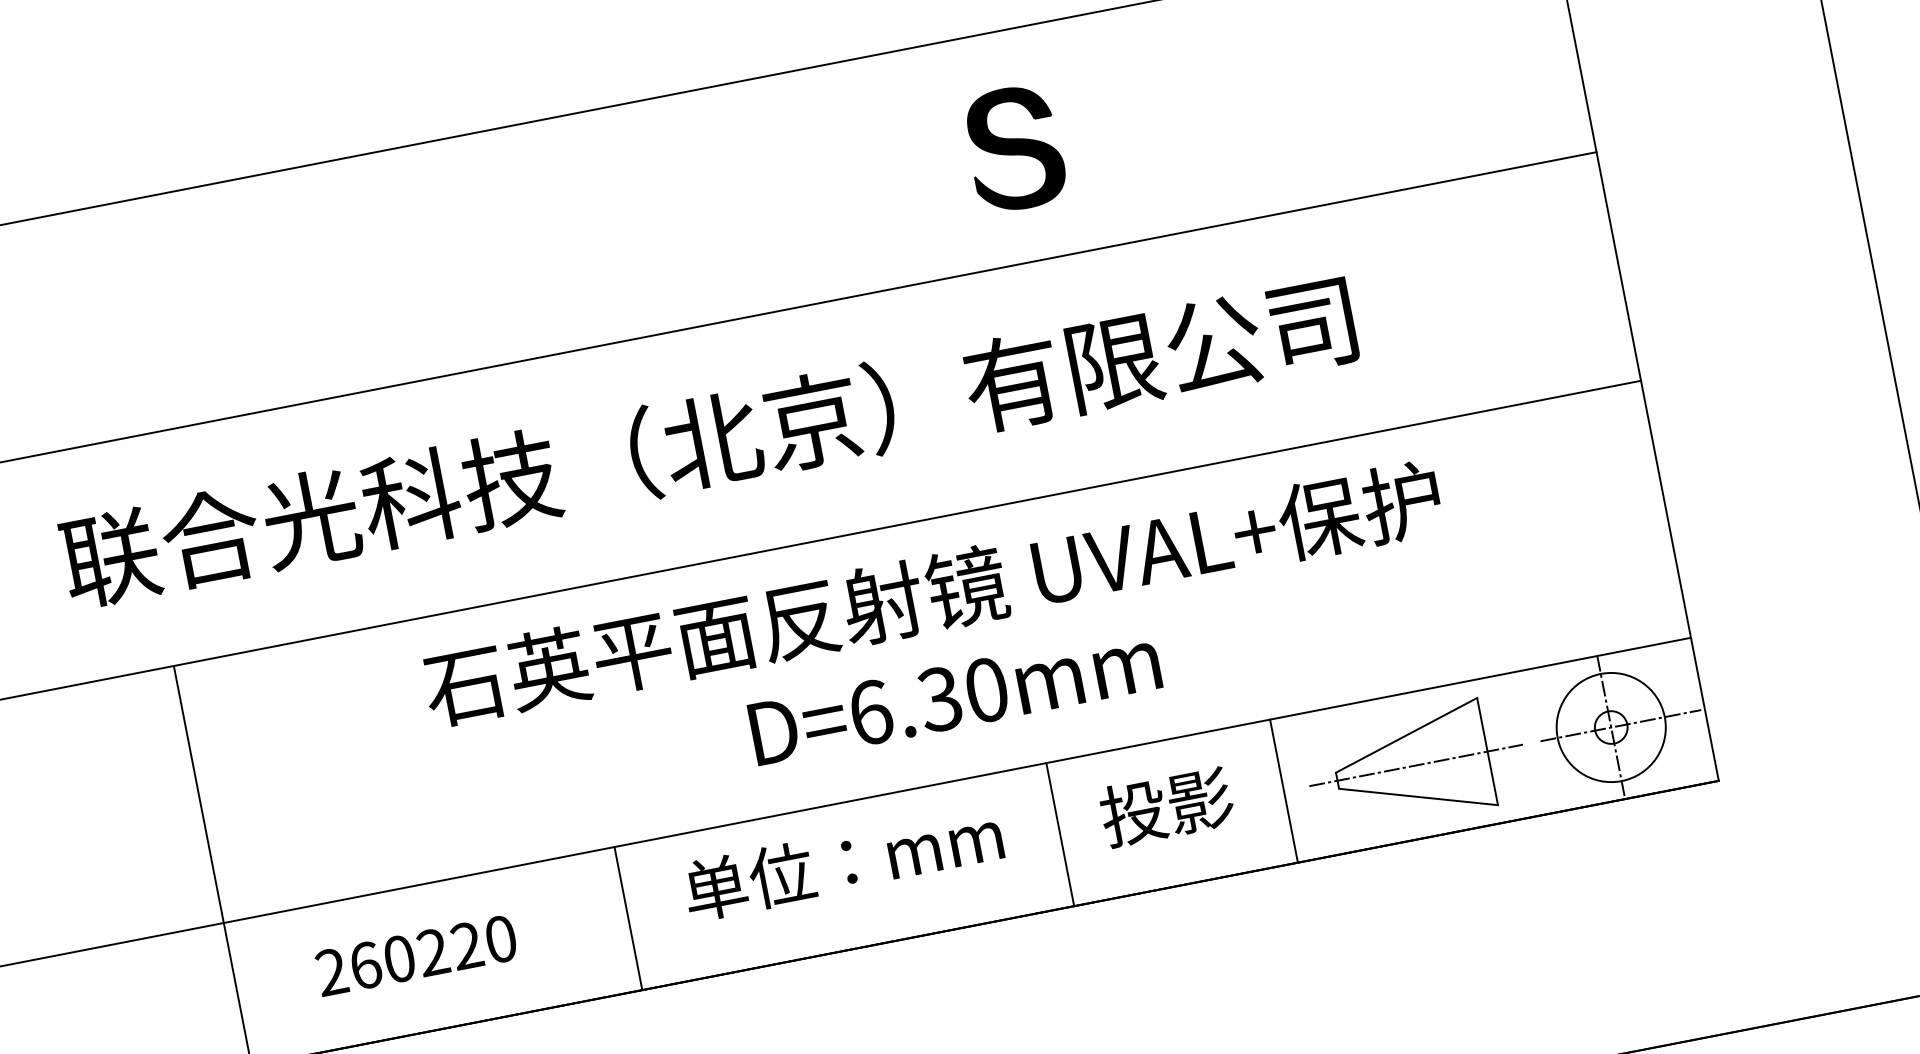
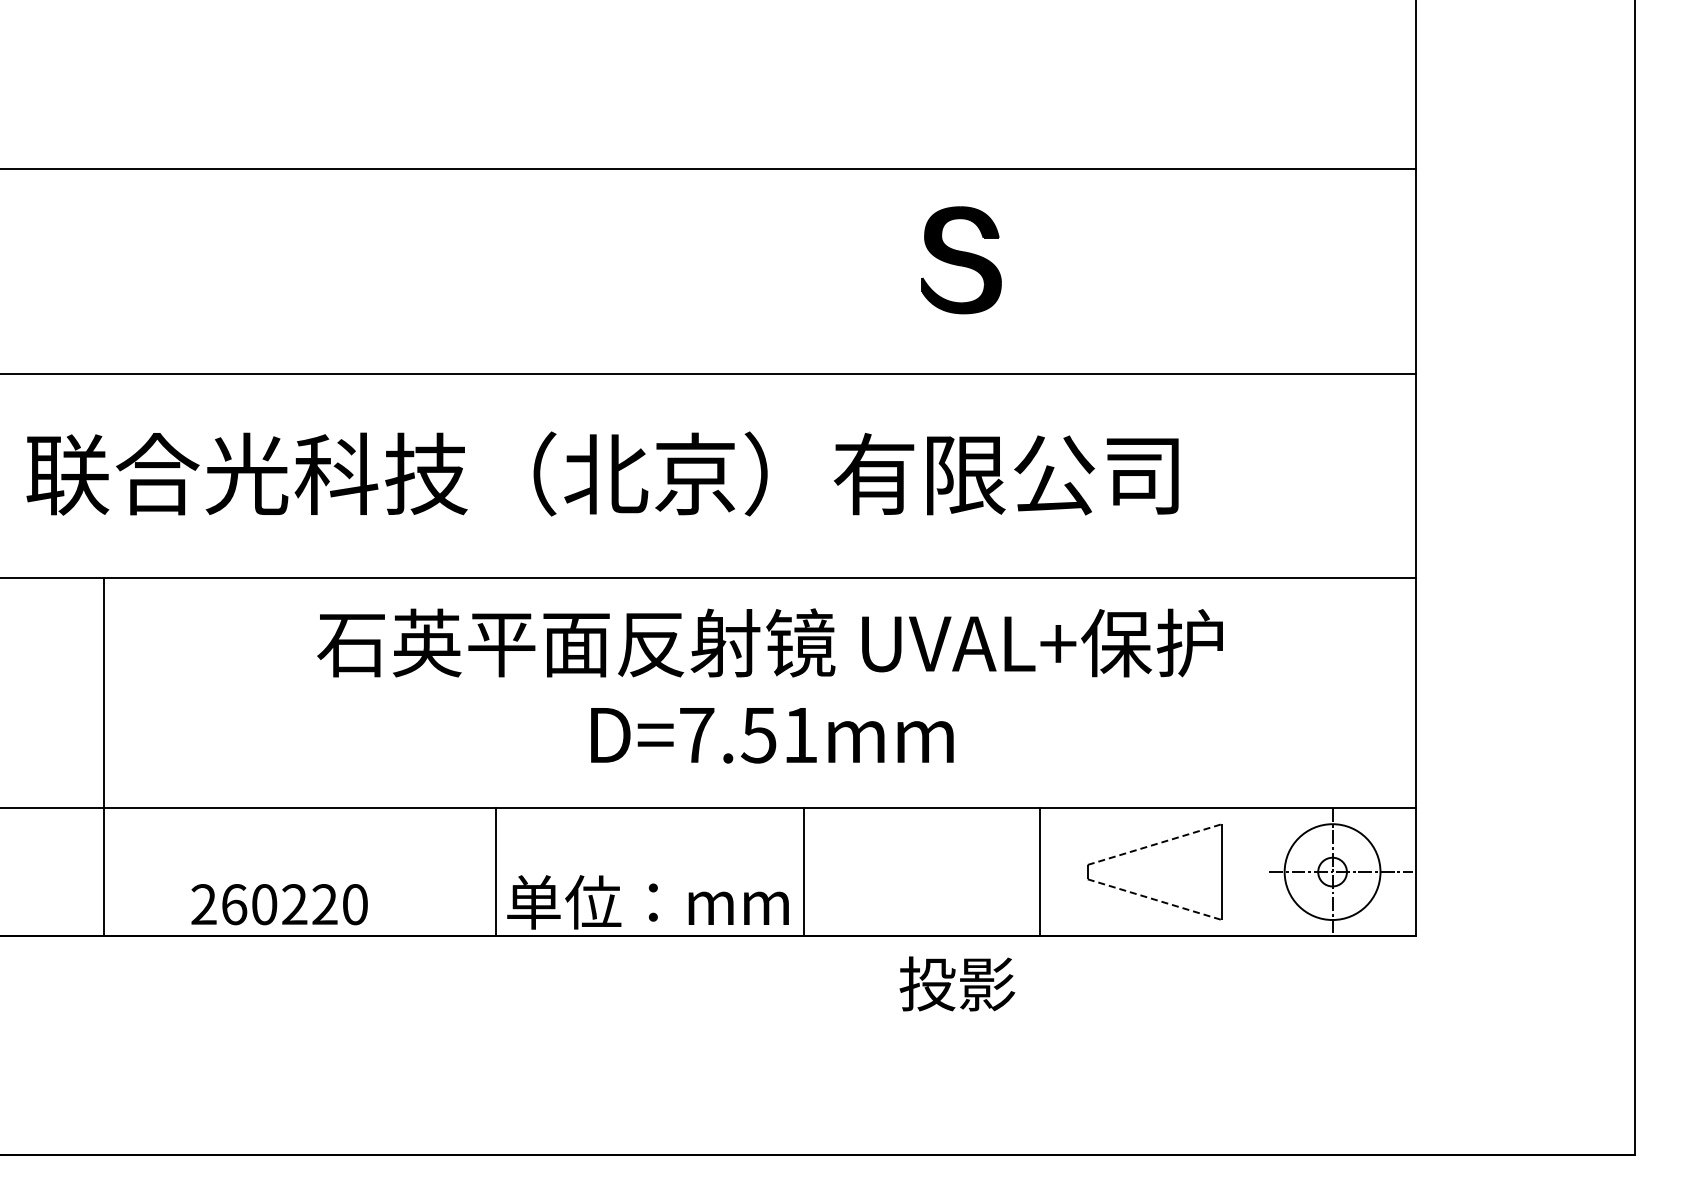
part: (1014, 148) -> (961, 260), moved
text: (928, 701) -> (748, 735), D=6.30mm -> D=7.51mm
line: (1407, 735) -> (1155, 844), solid -> dashed
line: (1415, 766) -> (1157, 872), removed
line: (1419, 796) -> (1155, 899), solid -> dashed
text: (1166, 806) -> (957, 983), moved
line: (1060, 835) -> (803, 872), moved
text: (842, 863) -> (647, 902), moved
line: (628, 919) -> (495, 872), moved
text: (416, 955) -> (279, 904), moved

